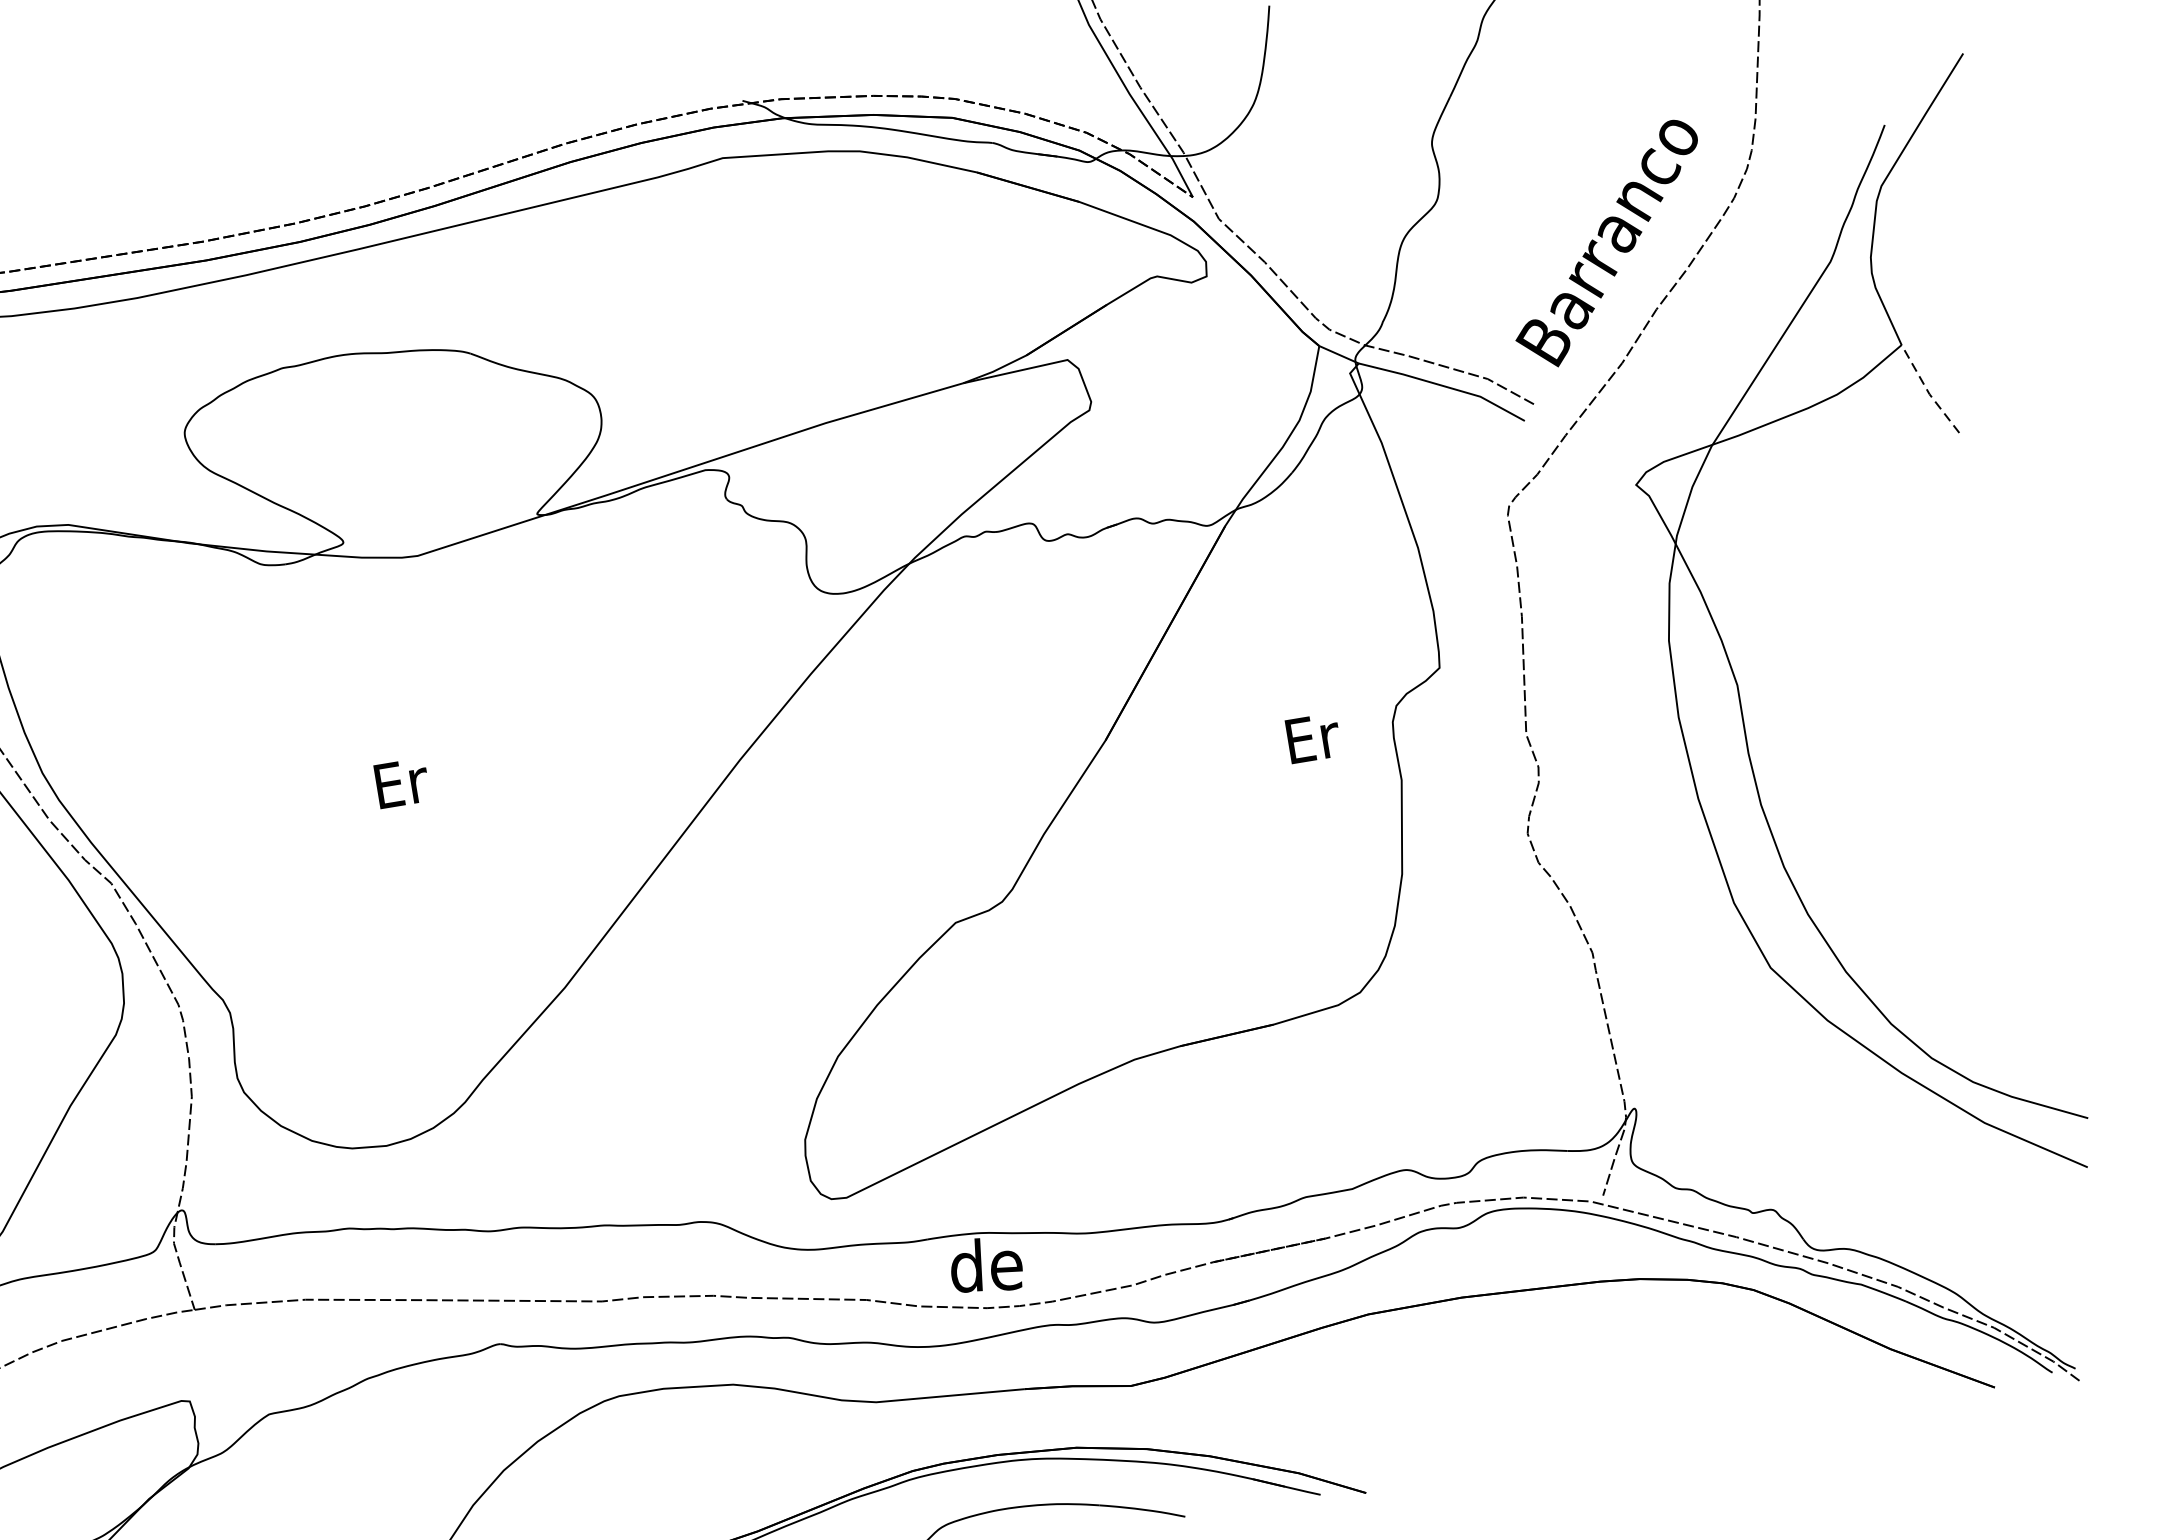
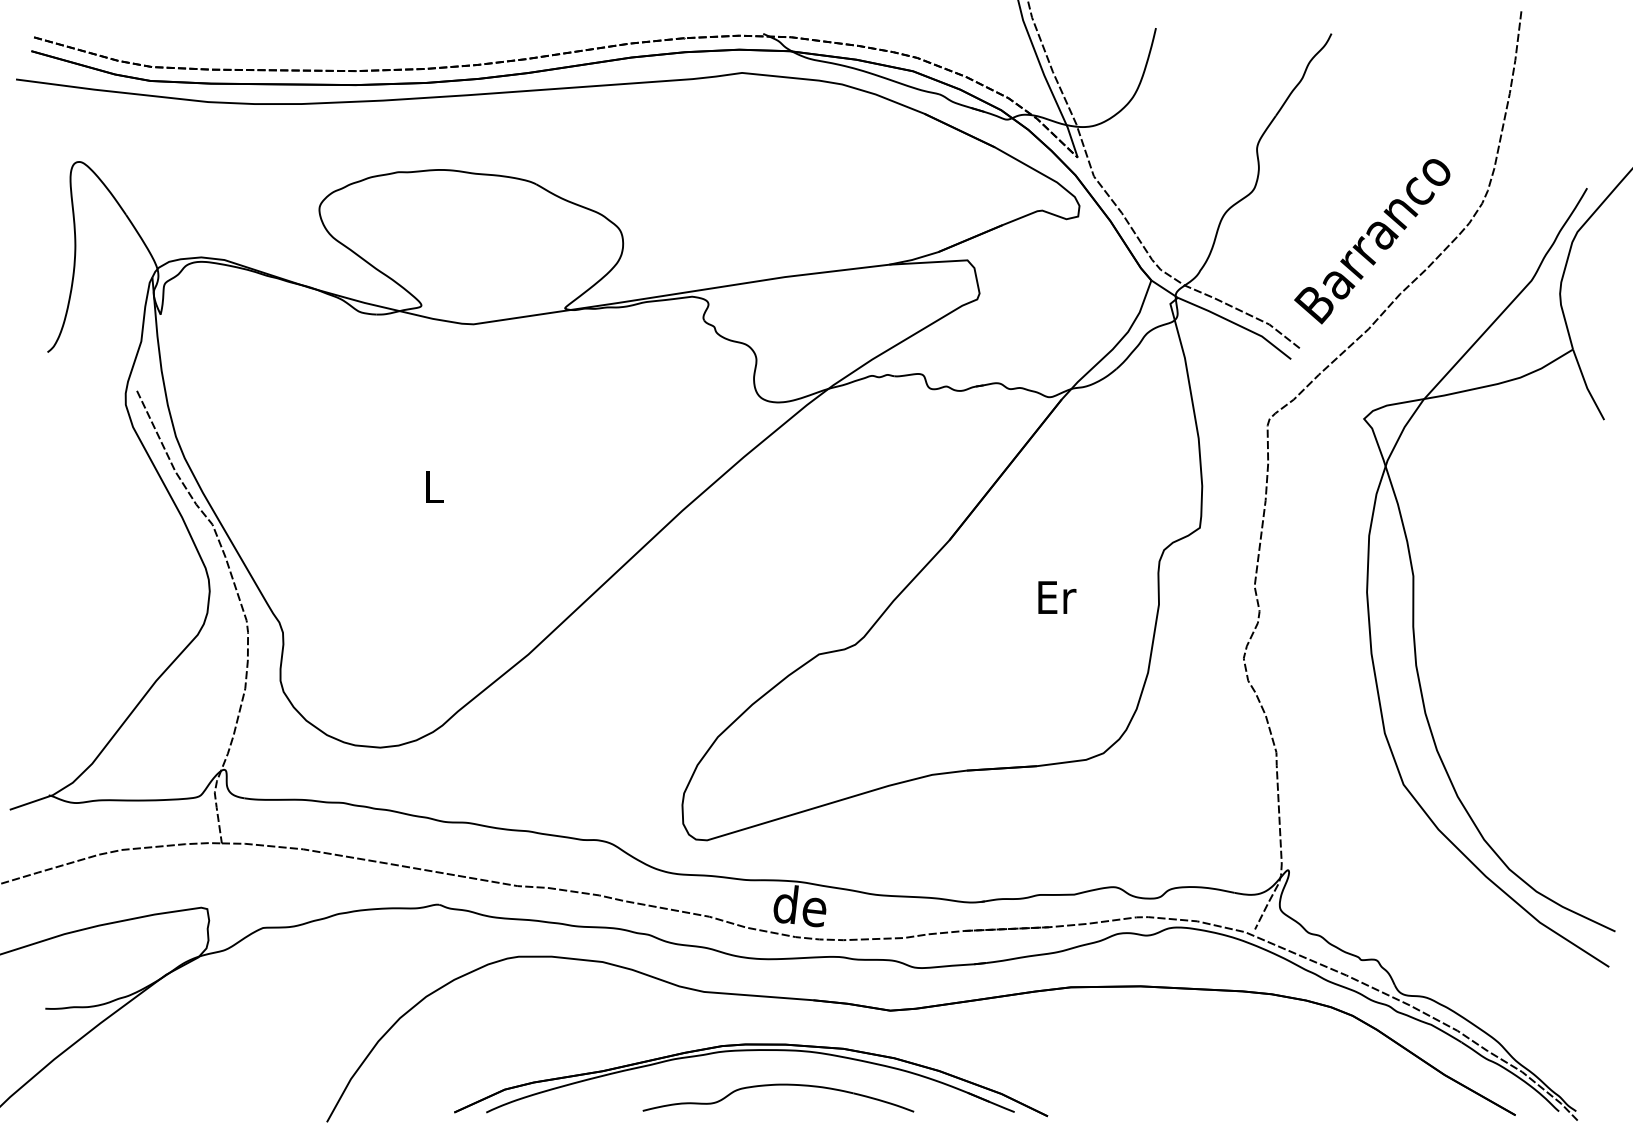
line: (1927, 390) -> (1586, 385), dashed -> solid
text: (1313, 737) -> (1057, 597), moved
text: (402, 782) -> (435, 486), Er -> L

